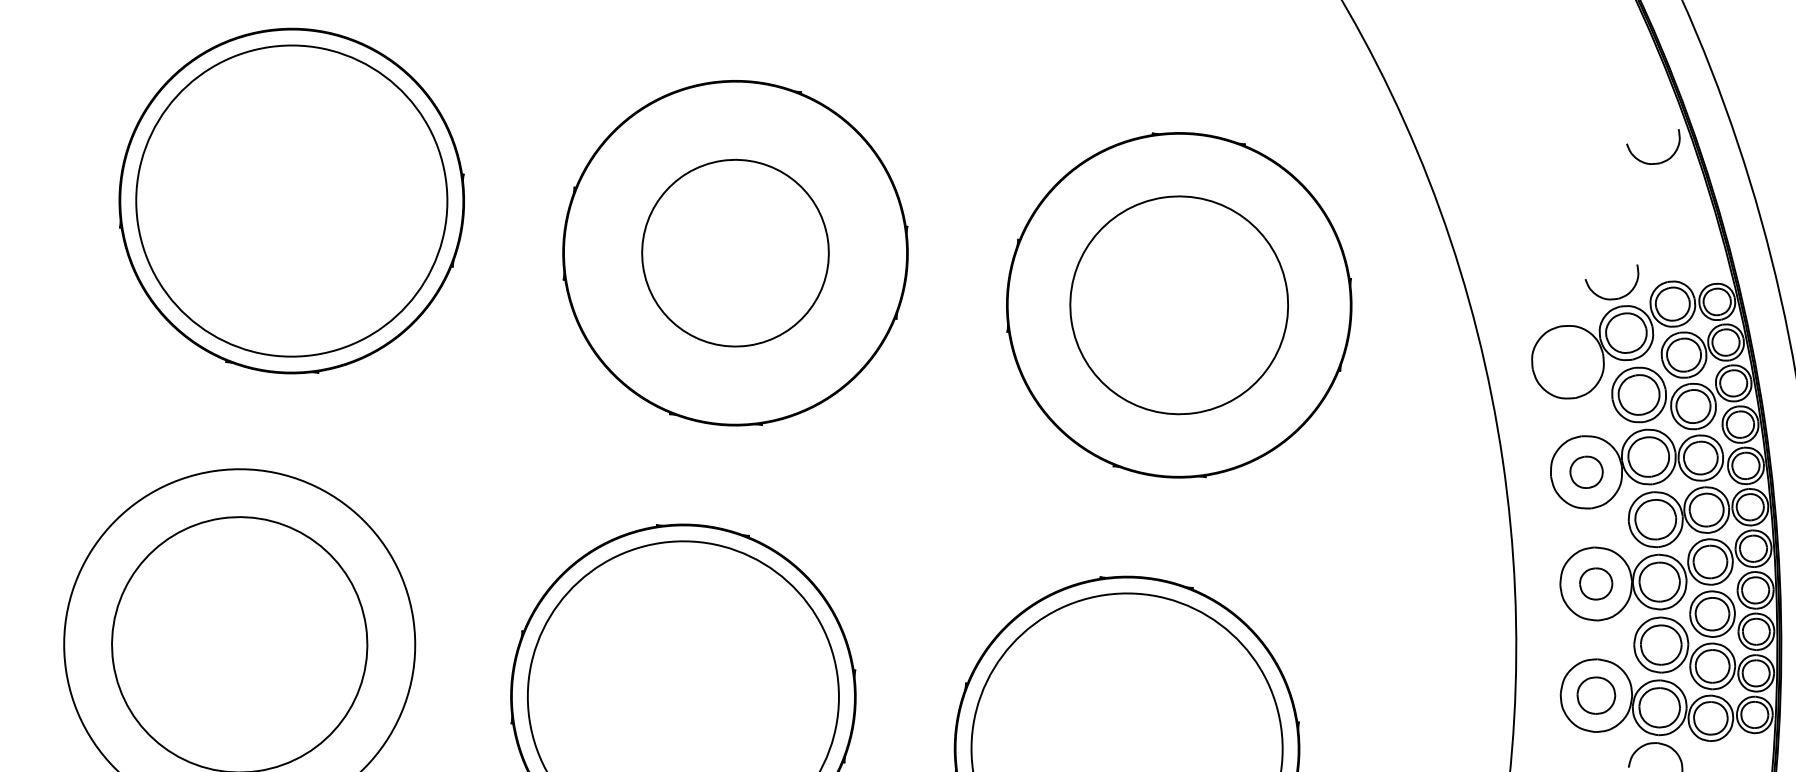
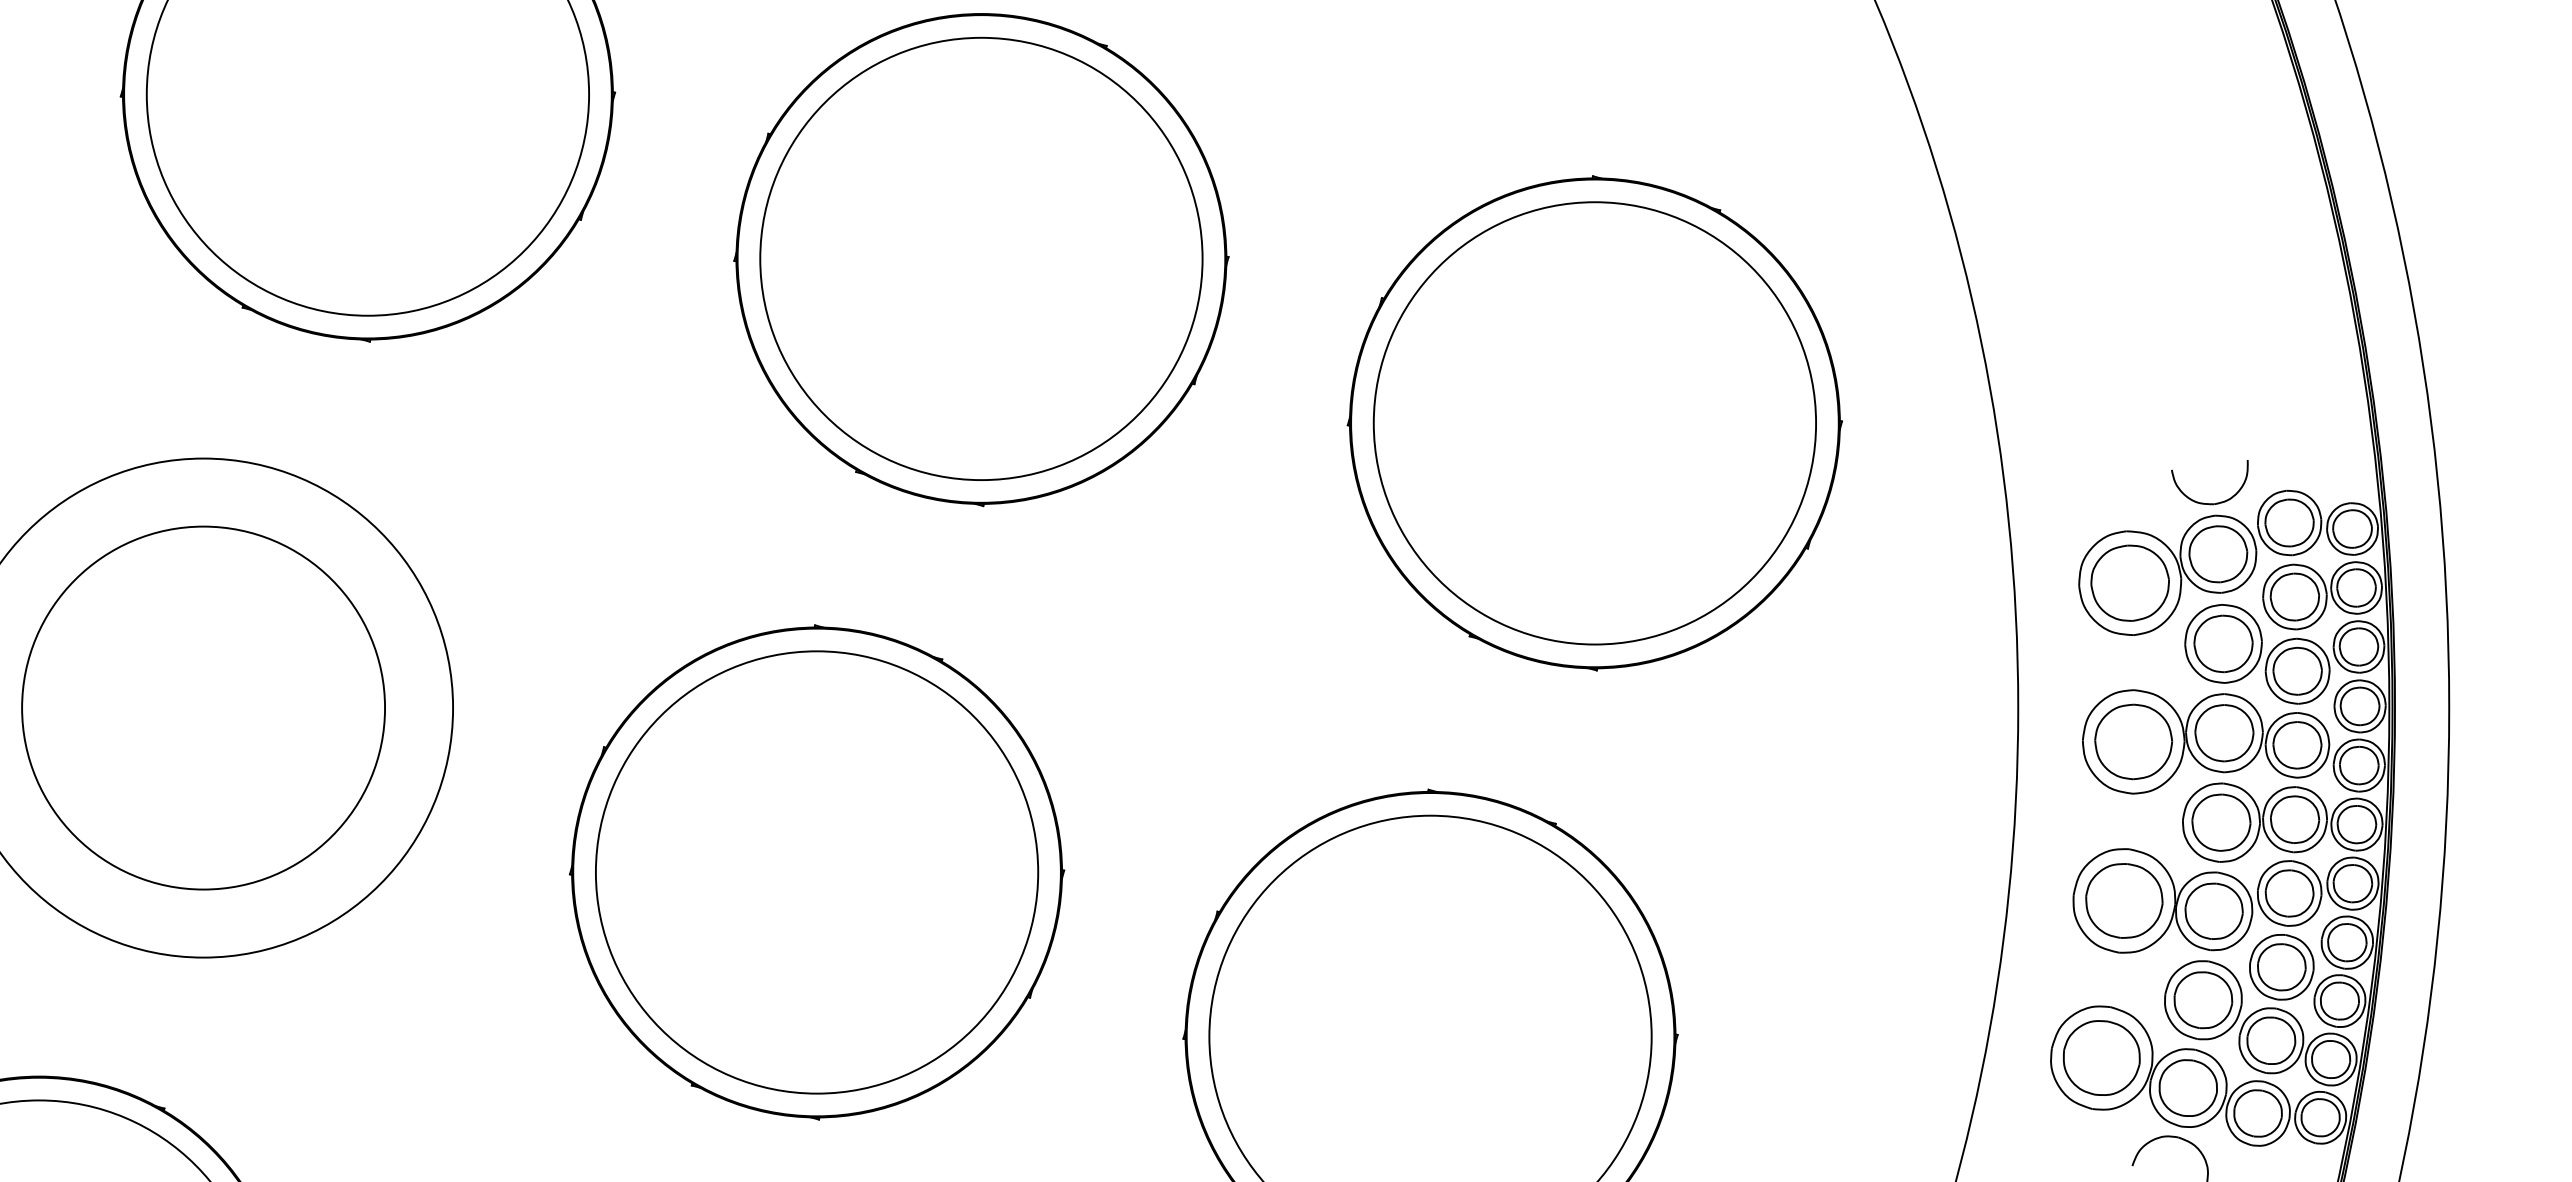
part: (1652, 163) -> (2289, 320), removed
circle: (735, 252) -> (981, 258), size x1.67
circle: (1178, 305) -> (1594, 423), size x1.43
part: (1567, 361) -> (2129, 582), added
part: (1586, 472) -> (2133, 741), size x1.67
part: (1596, 583) -> (2124, 900), size x1.67
part: (1596, 695) -> (2101, 1057), size x1.43

